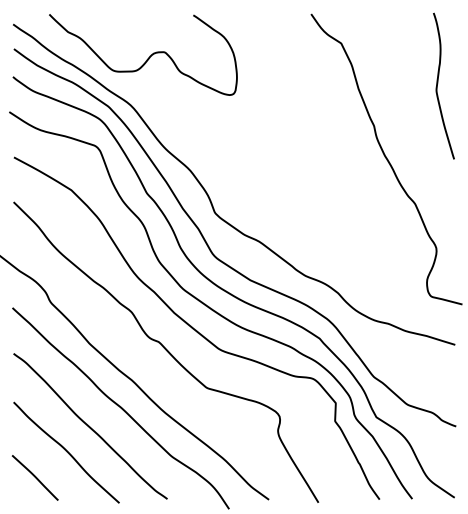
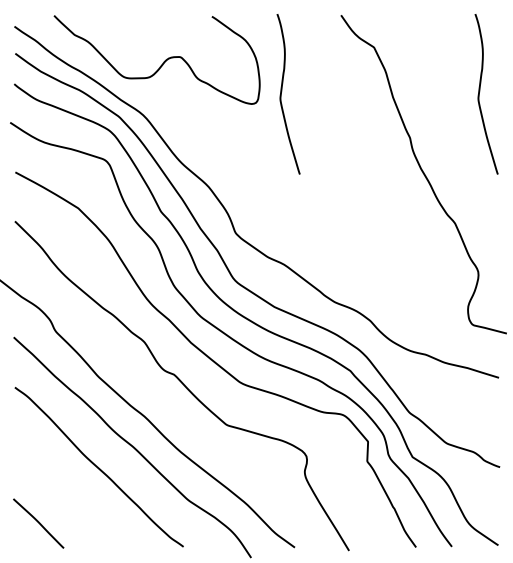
curve: (257, 83) -> (282, 91), added
curve: (66, 451) -> (72, 494), removed

